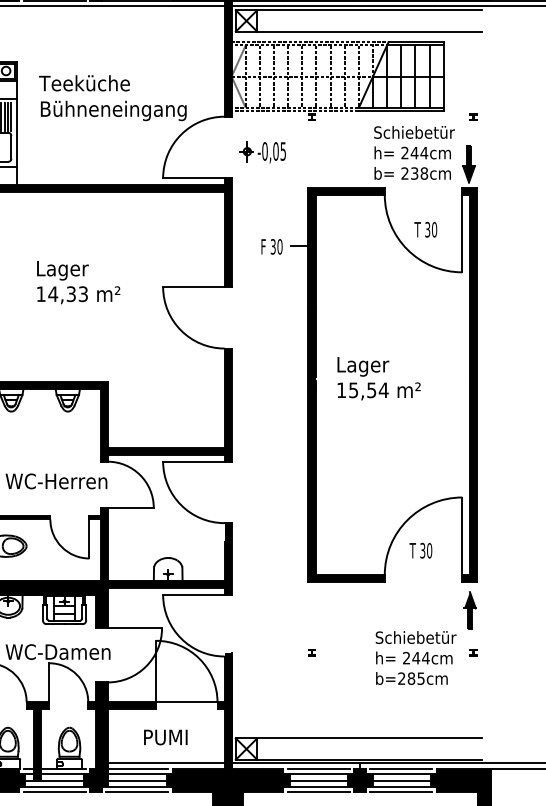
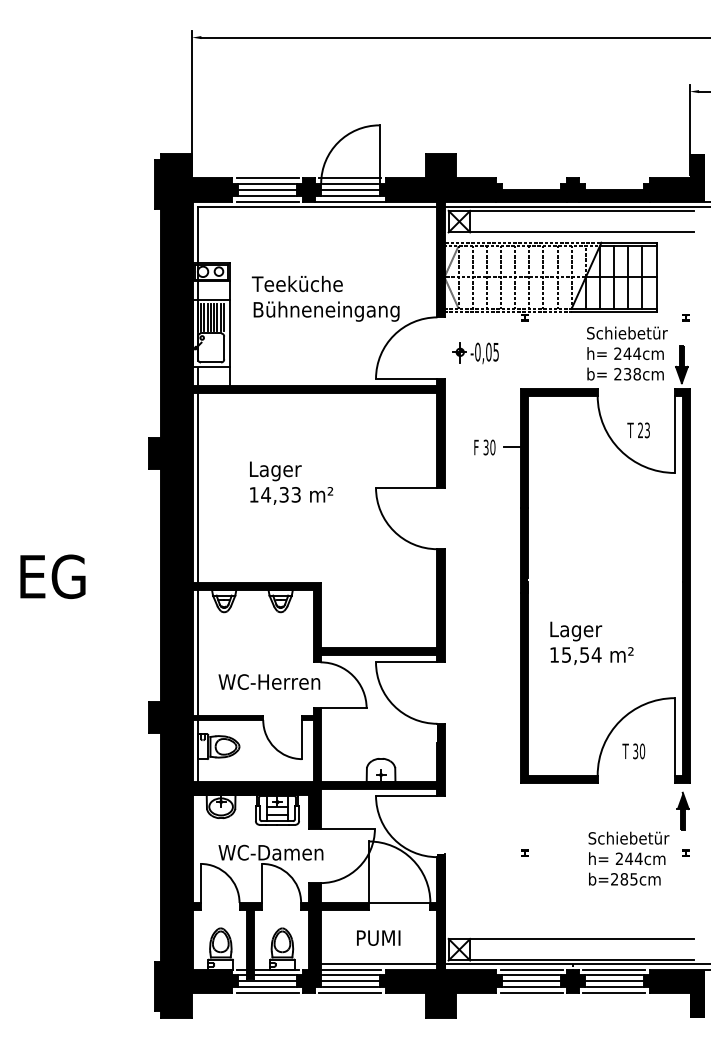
text: (431, 229) -> (644, 430), 30 -> 23
text: (378, 377) -> (591, 642), moved

